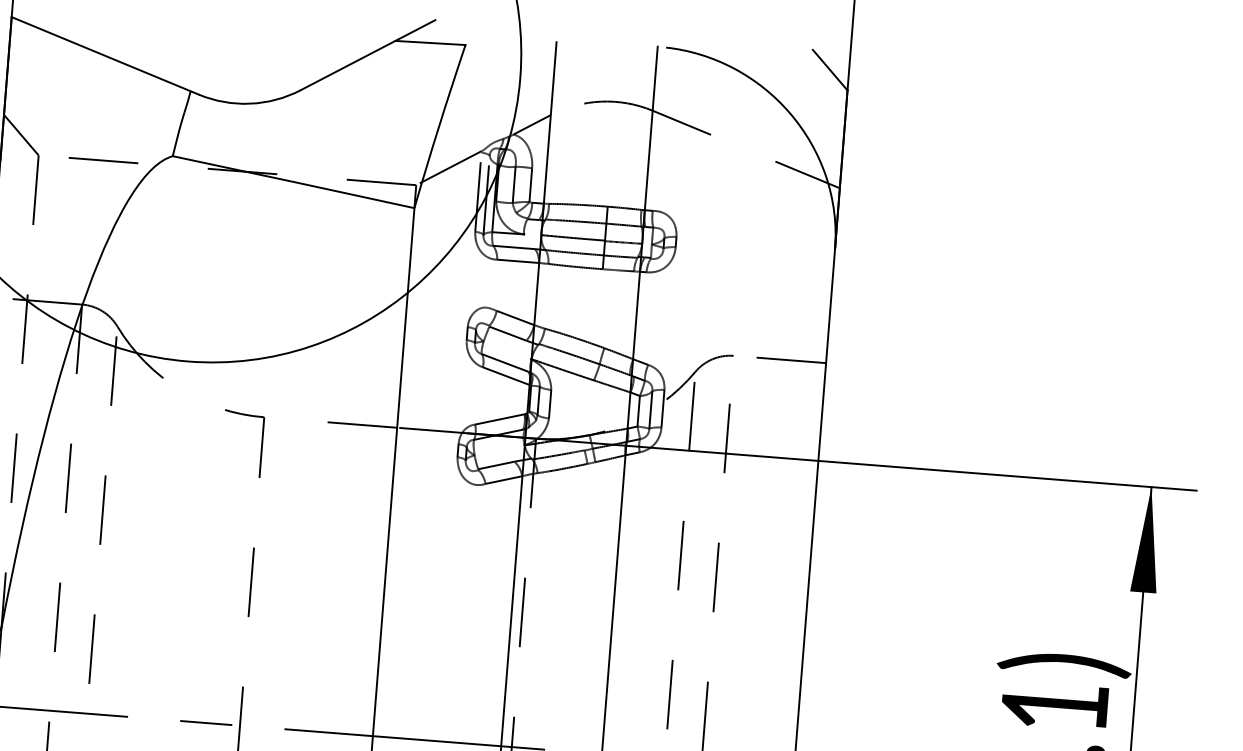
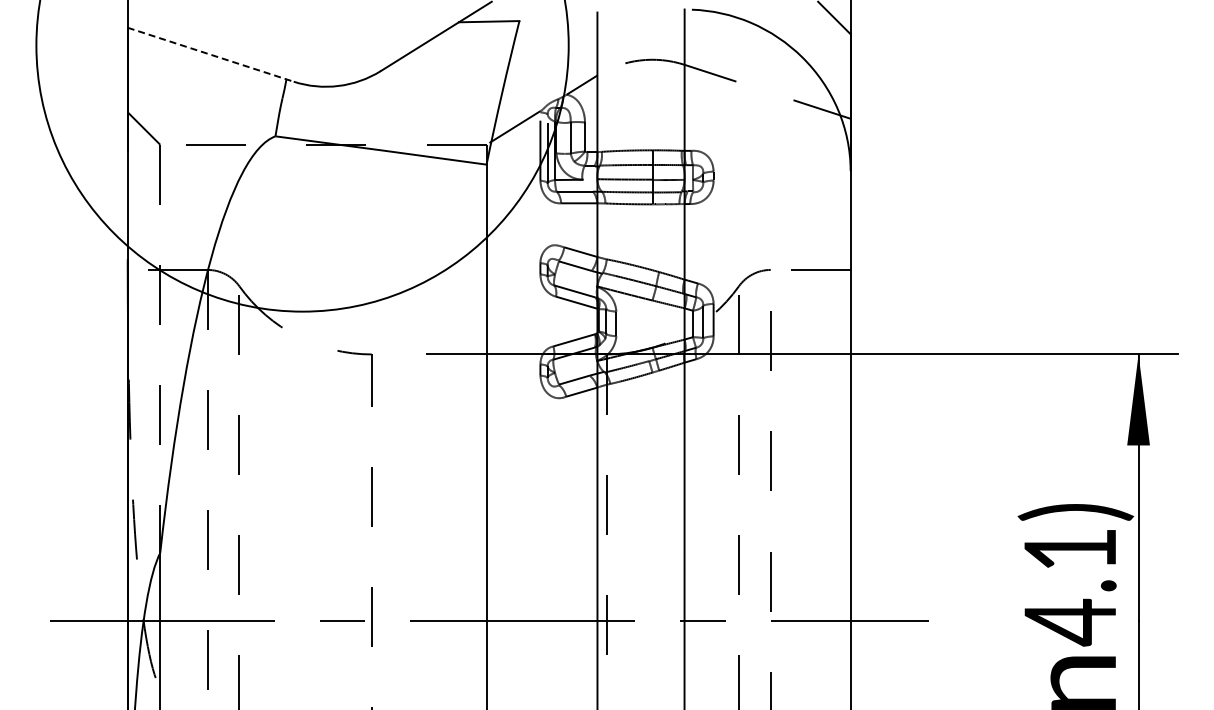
line: (106, 55) -> (211, 54), solid -> dashed

